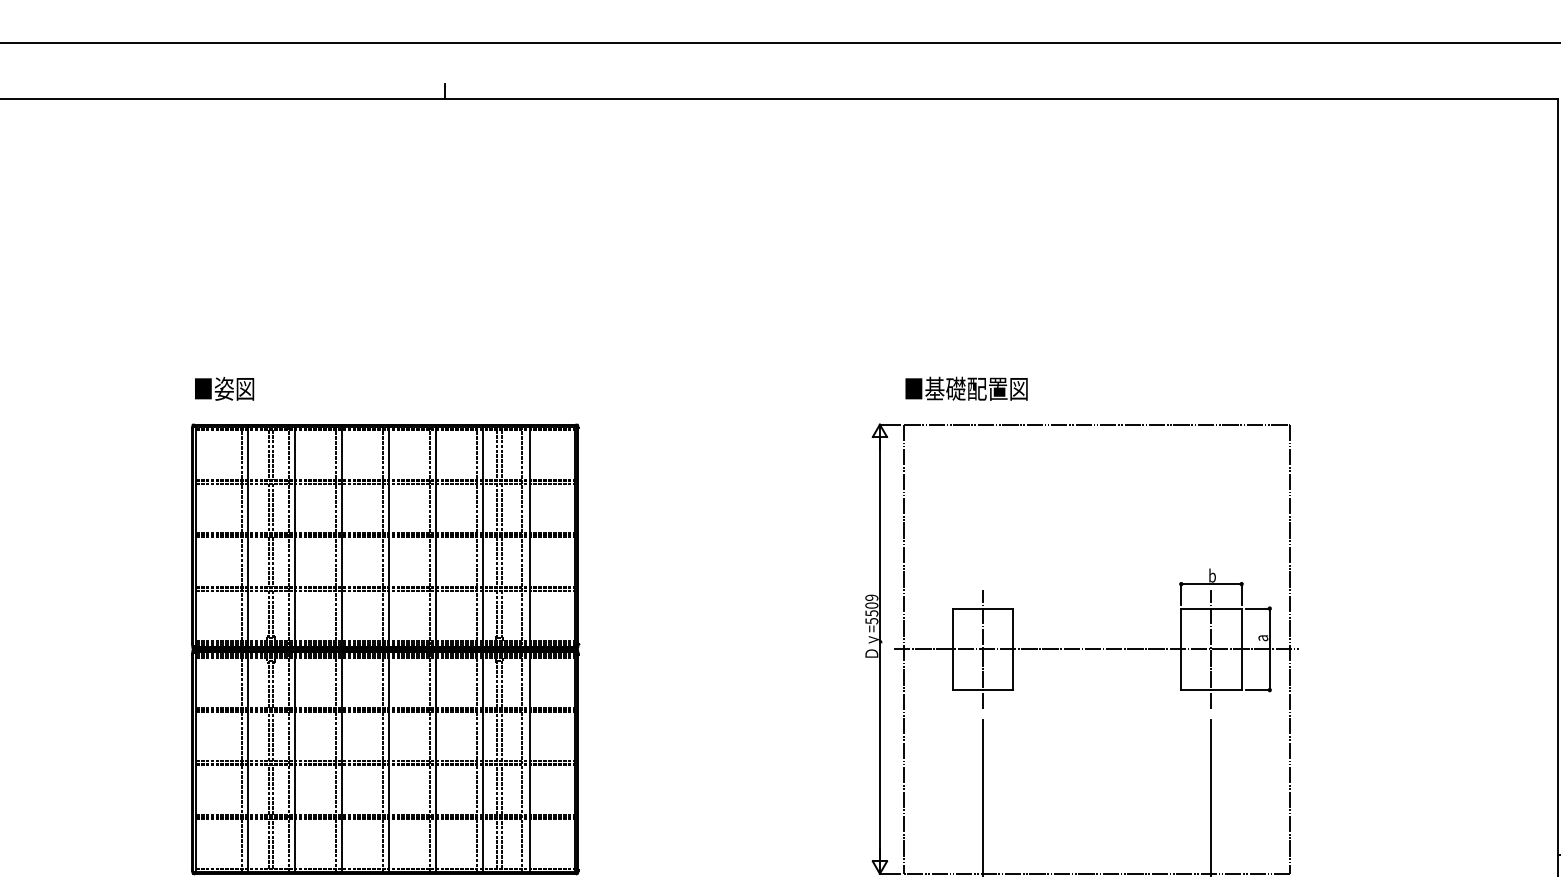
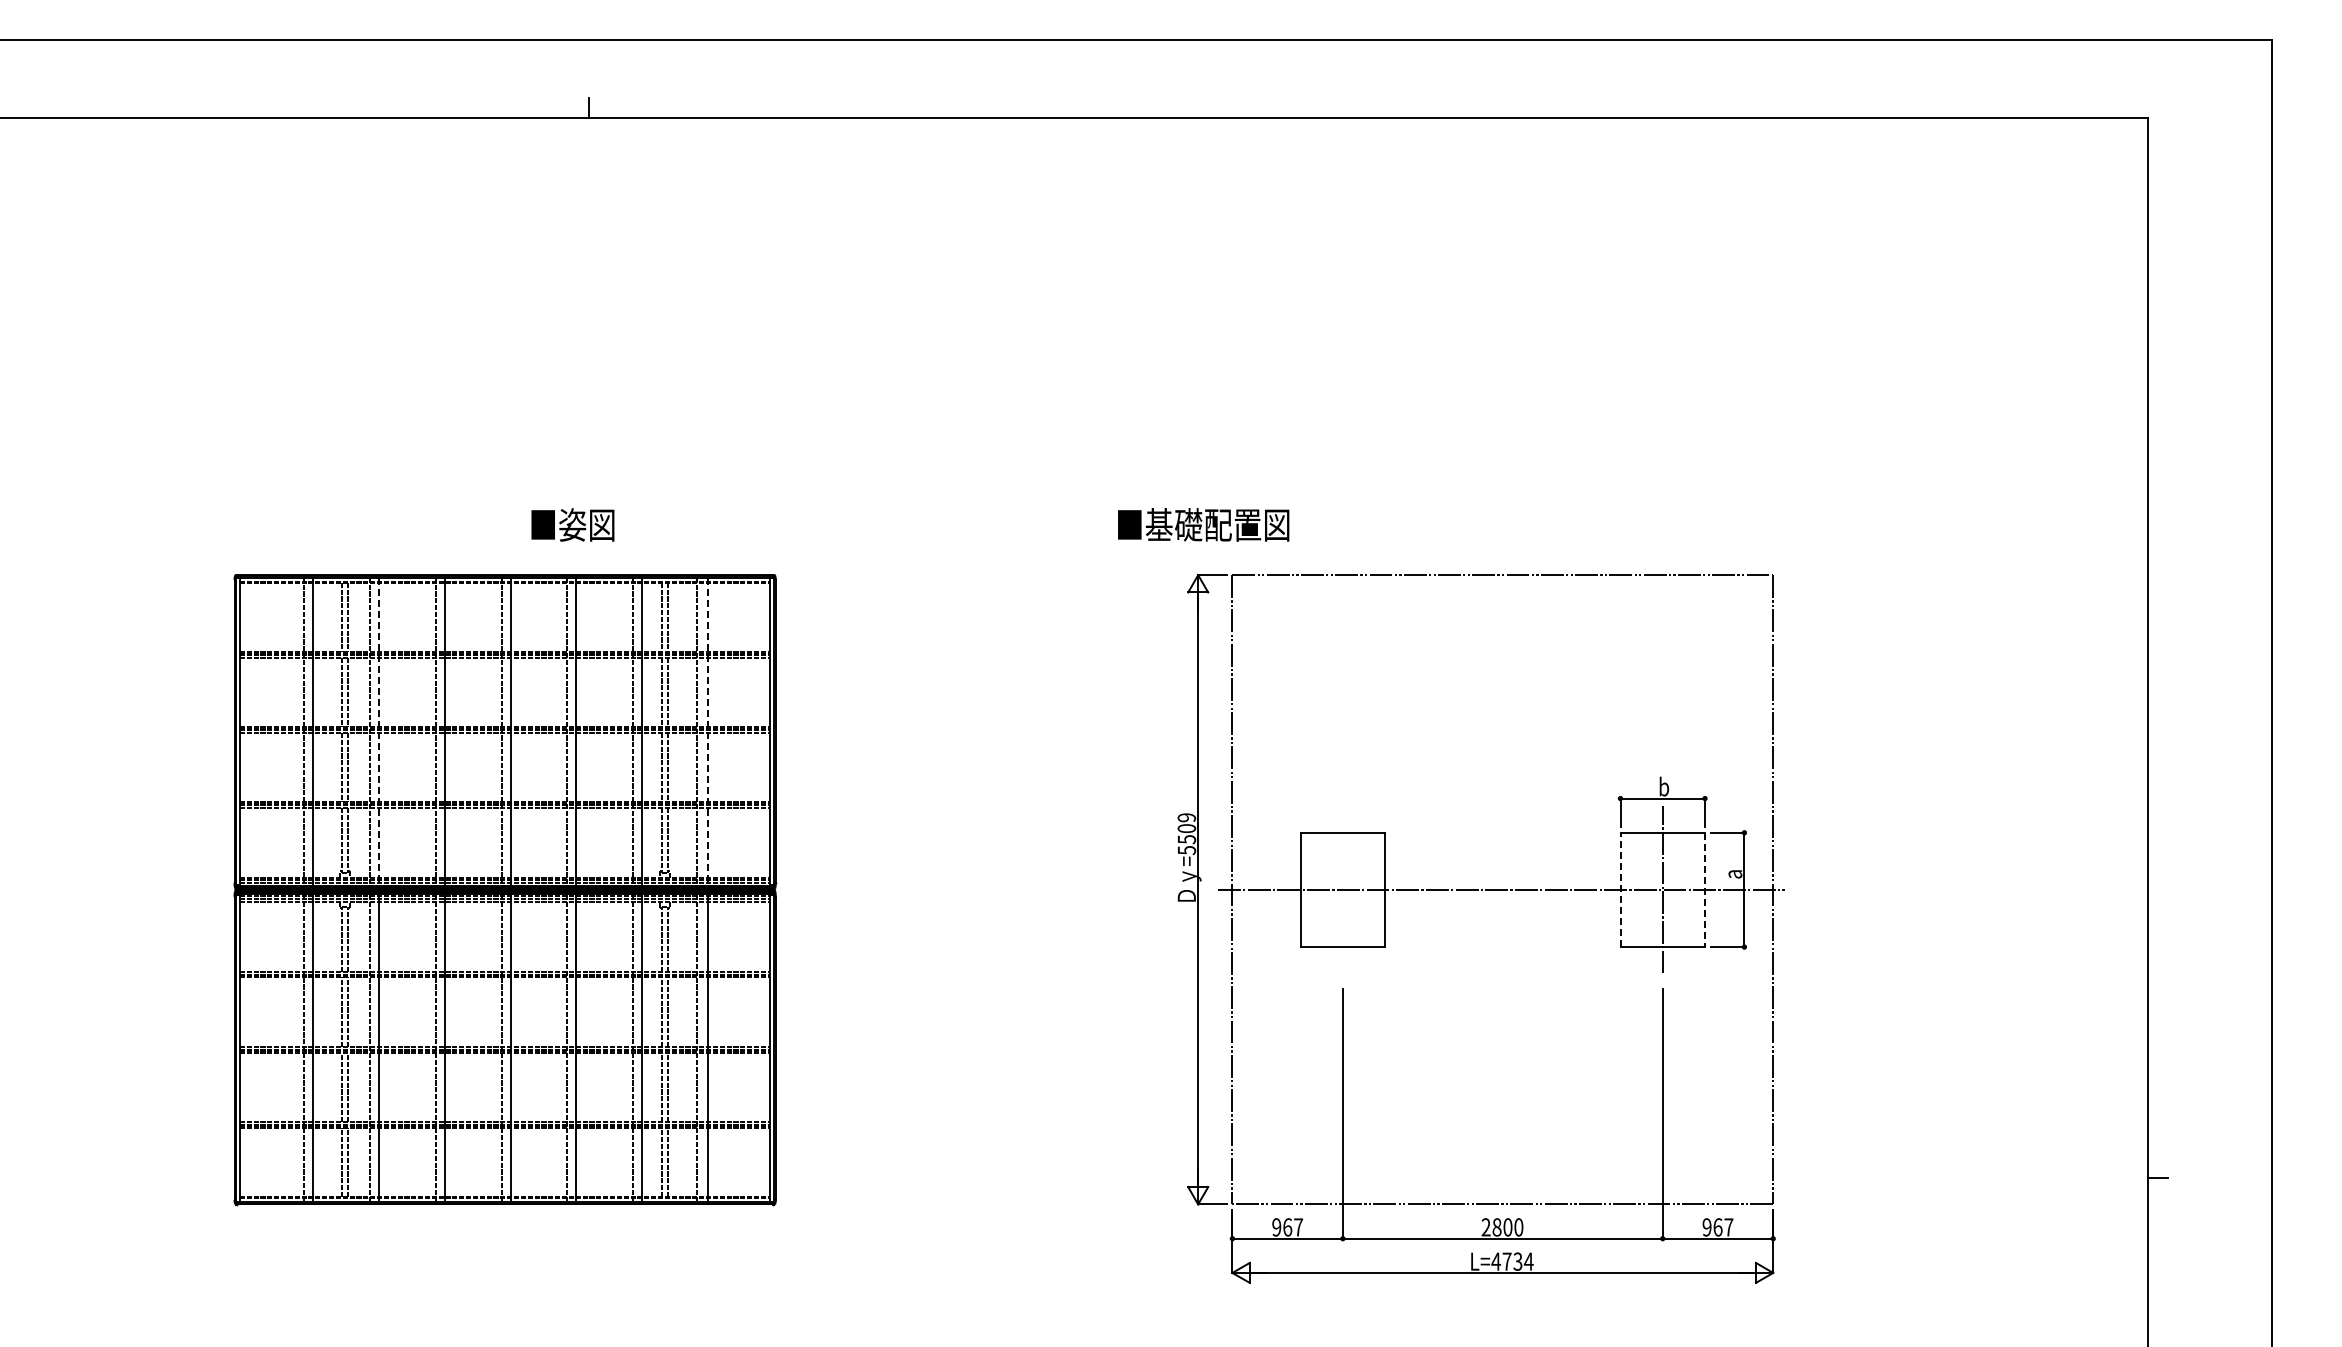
text: (224, 388) -> (572, 524), moved
text: (966, 388) -> (1203, 524), moved
line: (295, 536) -> (379, 732), solid -> dashed
line: (530, 536) -> (708, 732), solid -> dashed
line: (982, 649) -> (1342, 889), removed
line: (1181, 649) -> (1620, 889), solid -> dashed
line: (1241, 649) -> (1705, 890), solid -> dashed

